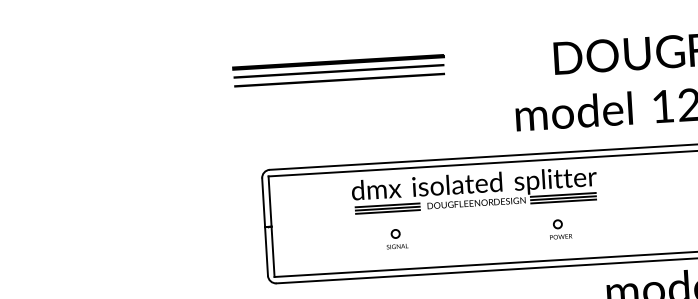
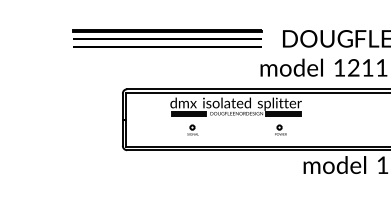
part: (339, 70) -> (167, 38), size x1.67

